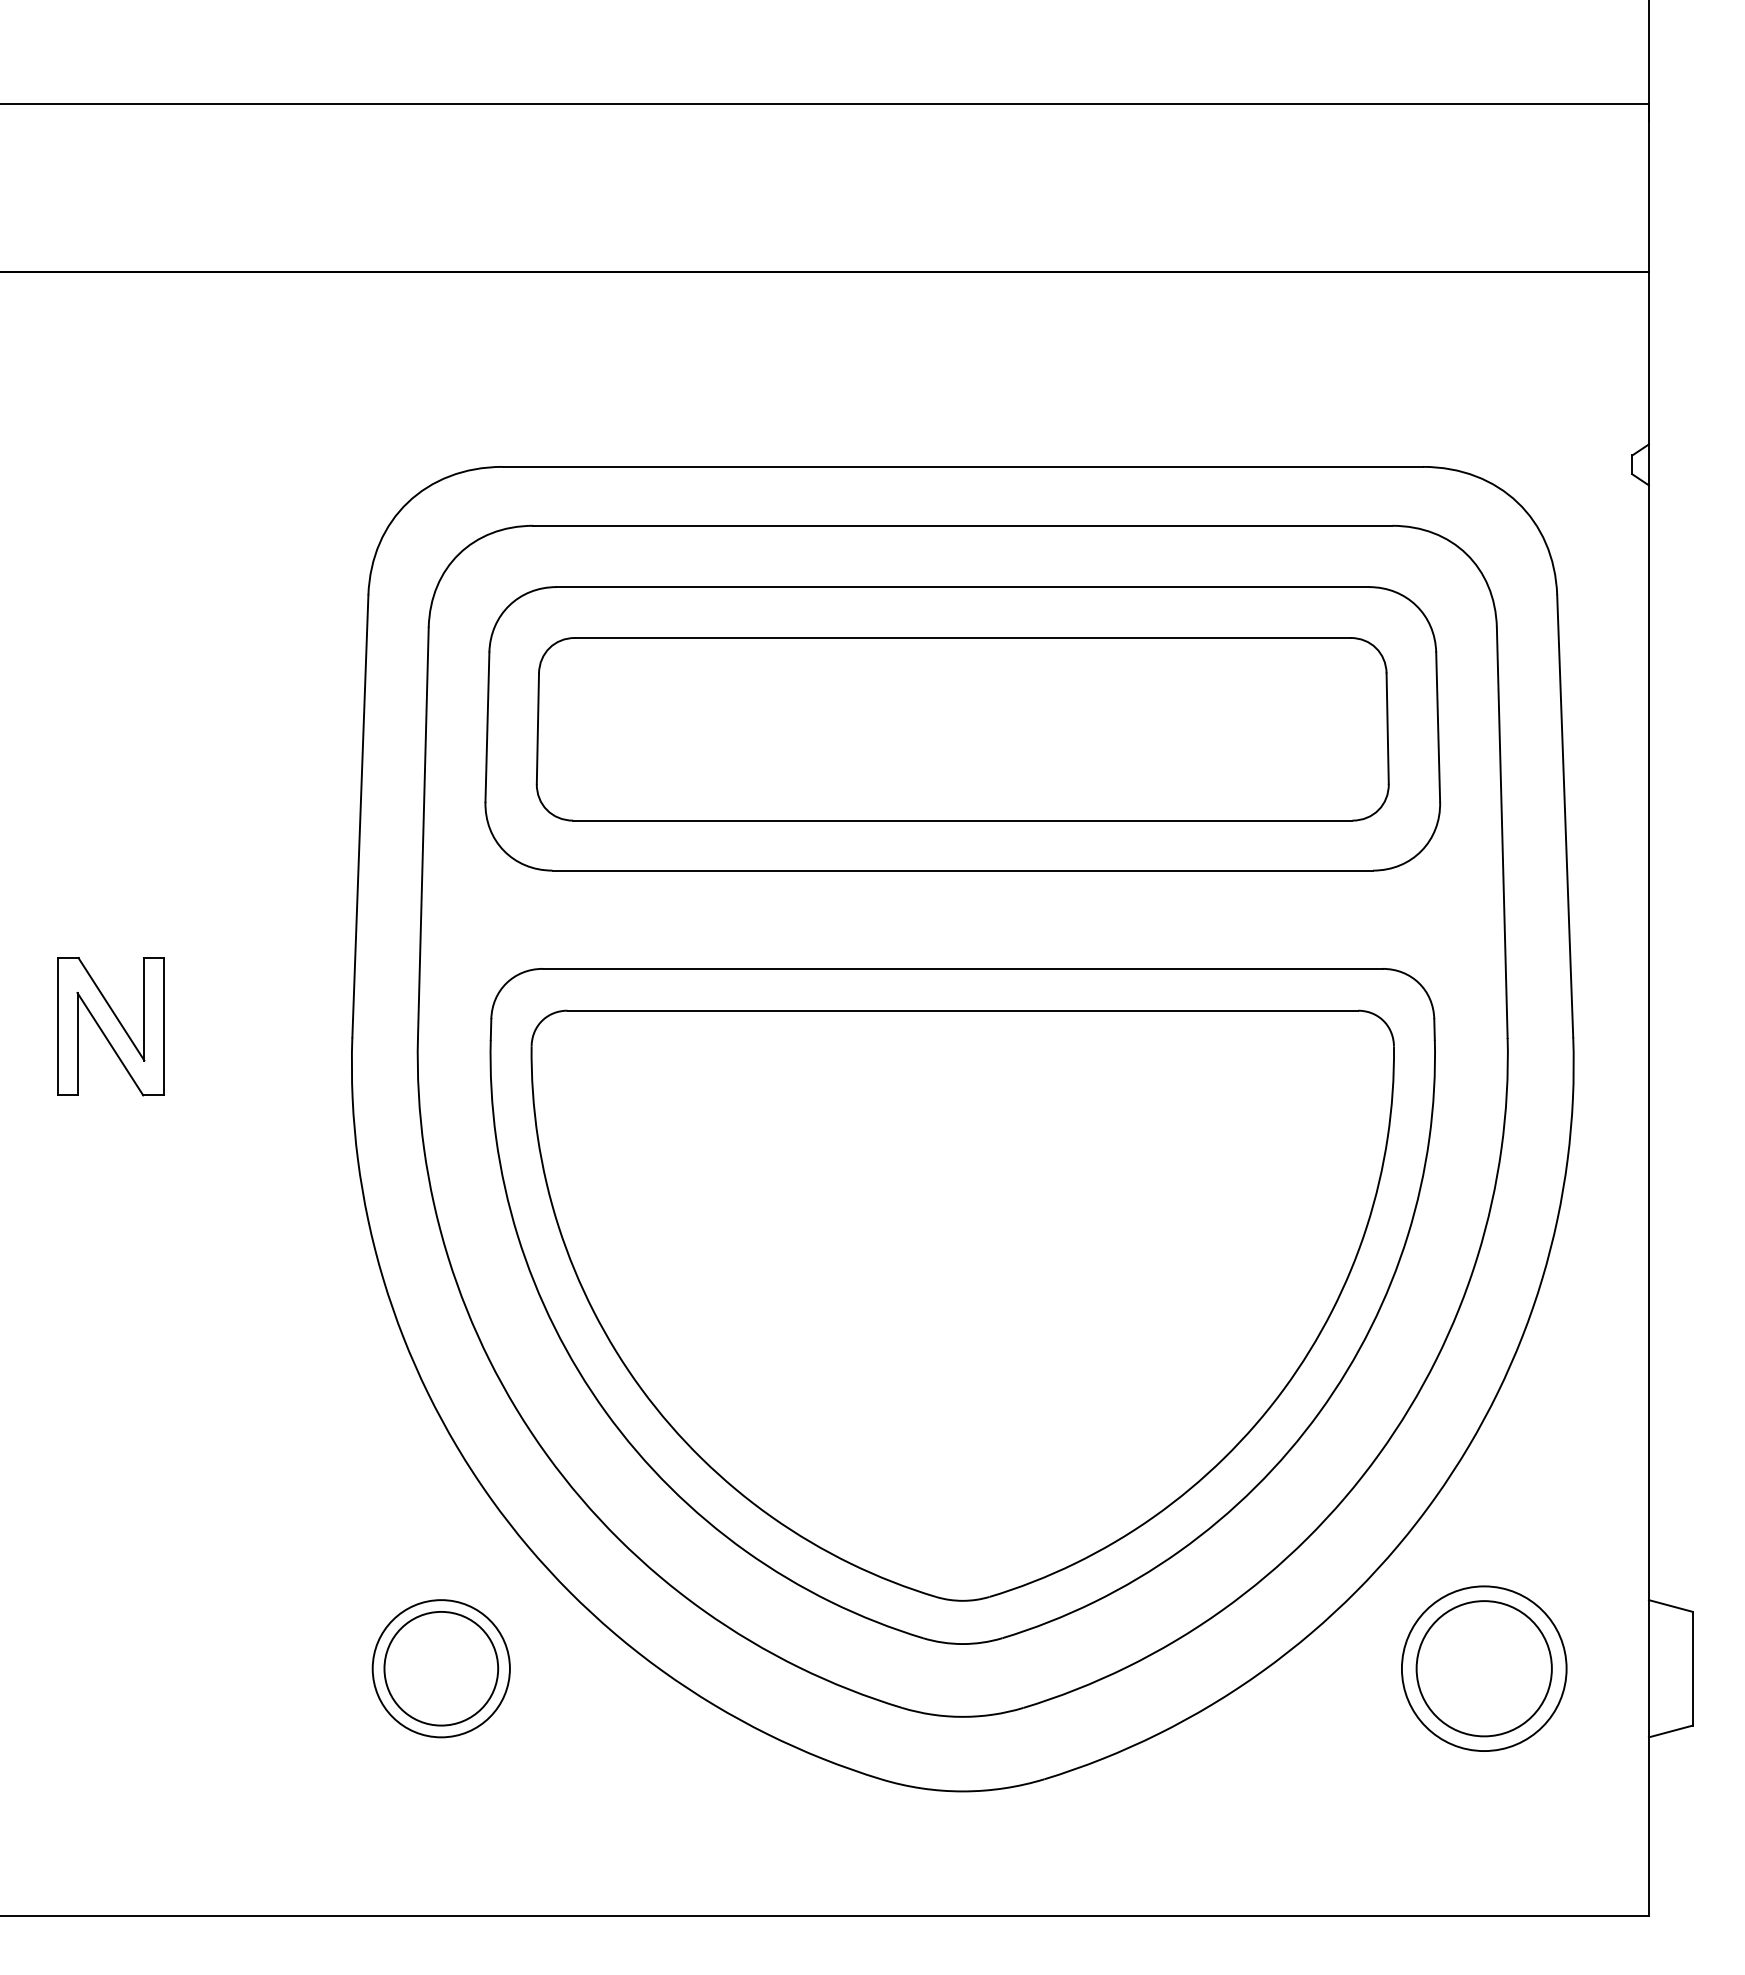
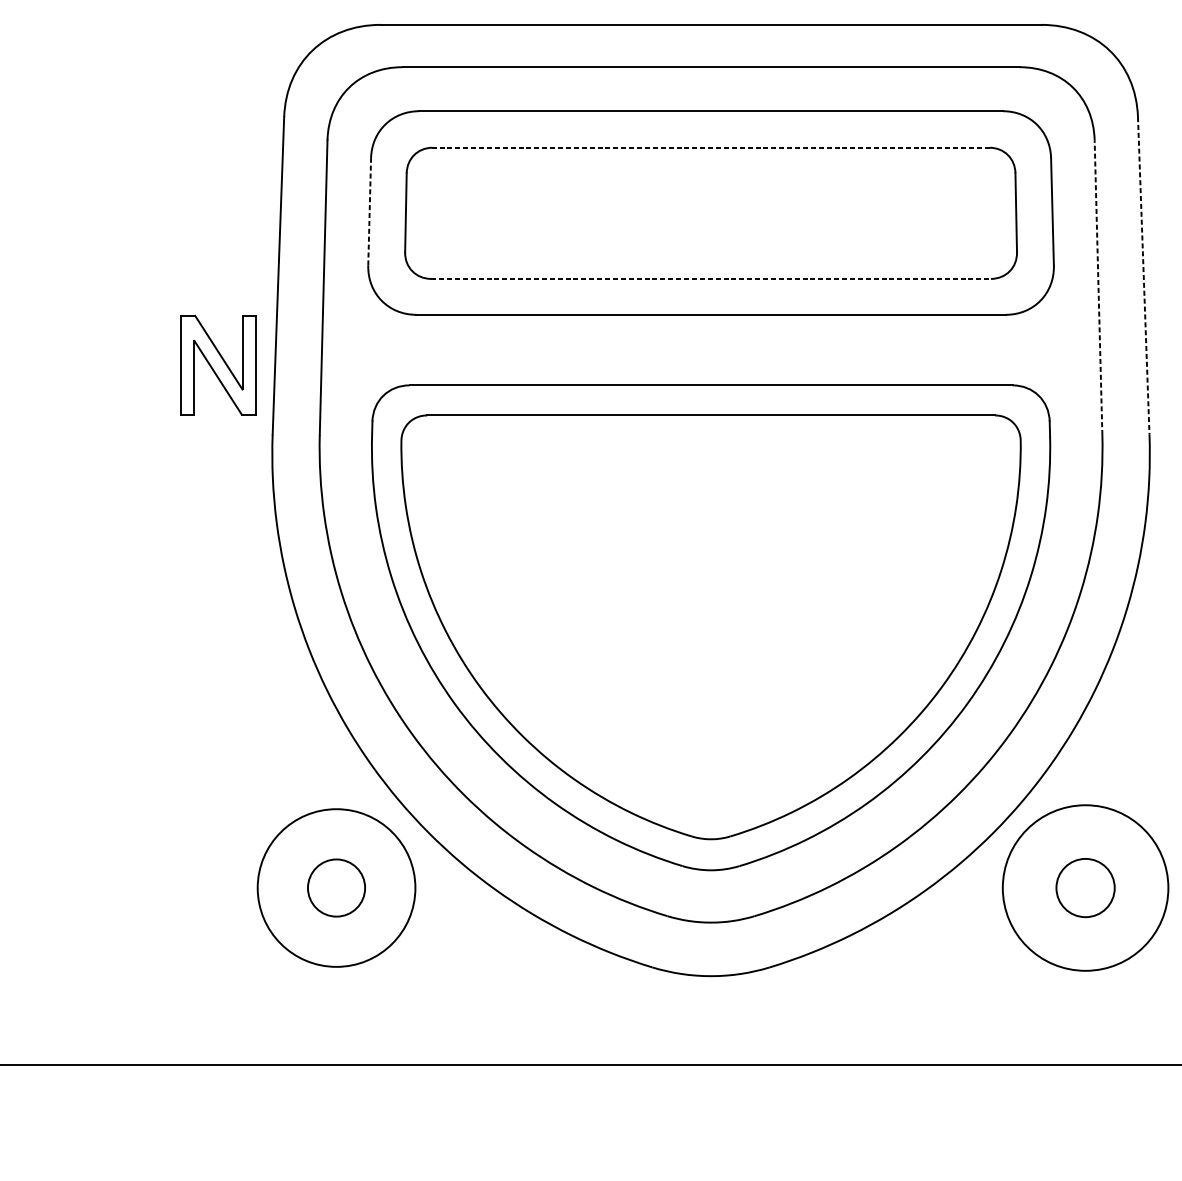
line: (962, 638) -> (710, 148), solid -> dashed
line: (487, 727) -> (369, 212), solid -> dashed
line: (1565, 816) -> (1143, 275), solid -> dashed
line: (962, 820) -> (710, 278), solid -> dashed
line: (1502, 832) -> (1098, 287), solid -> dashed
part: (110, 1026) -> (218, 365), moved
circle: (440, 1668) -> (335, 887), size x1.6
circle: (441, 1668) -> (336, 887), size x0.7
circle: (1483, 1668) -> (1085, 887), size x0.6
circle: (1483, 1668) -> (1085, 887), size x1.4

